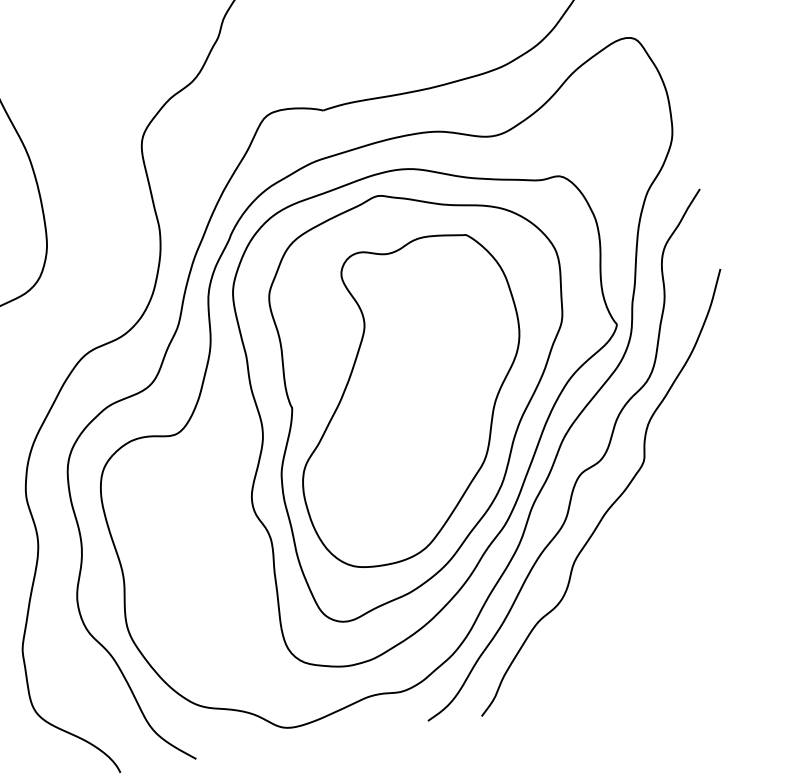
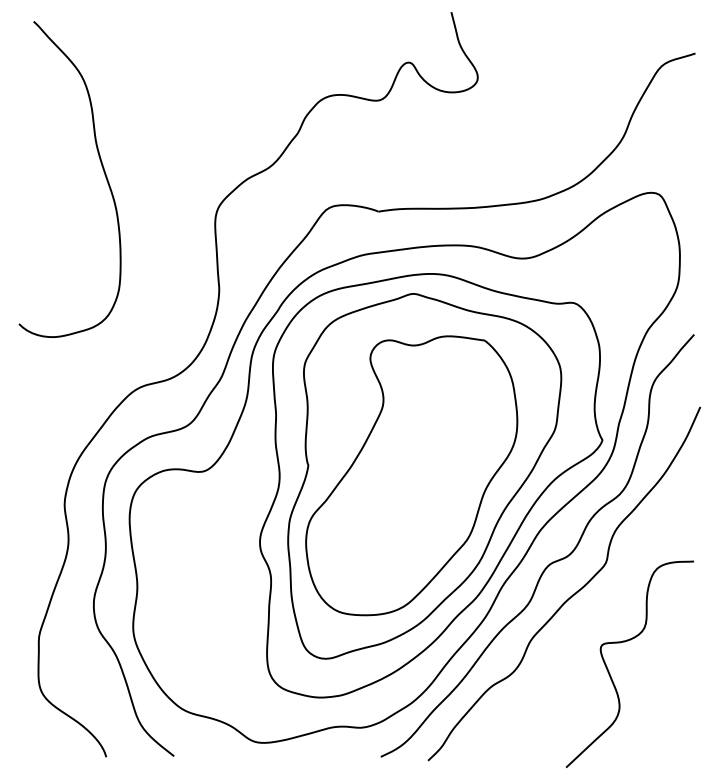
curve: (680, 546) -> (625, 642), added

